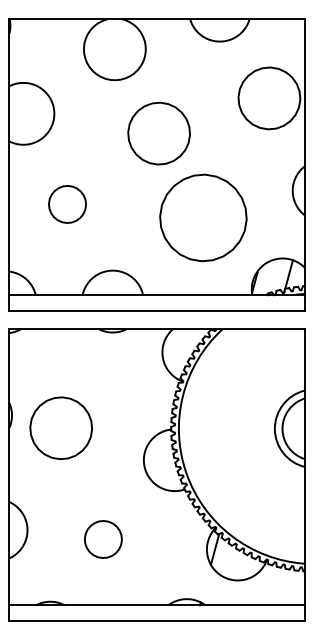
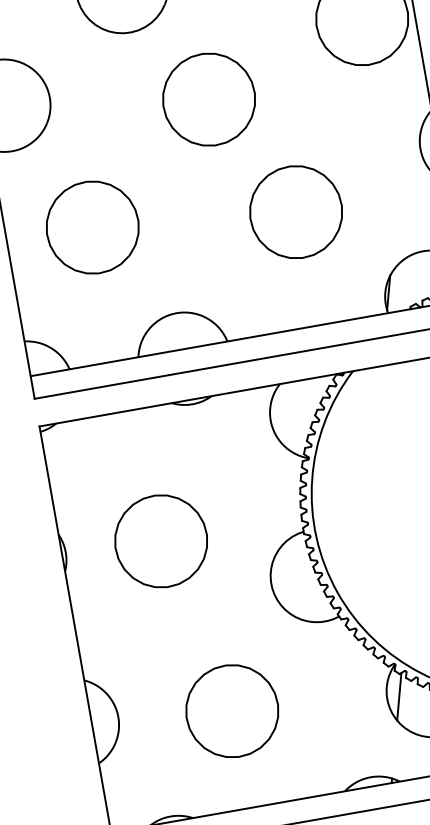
part: (67, 204) -> (92, 227), size x1.67
part: (203, 217) -> (296, 211), size x0.71
part: (60, 428) -> (160, 541), moved
part: (103, 539) -> (232, 711), size x1.67

